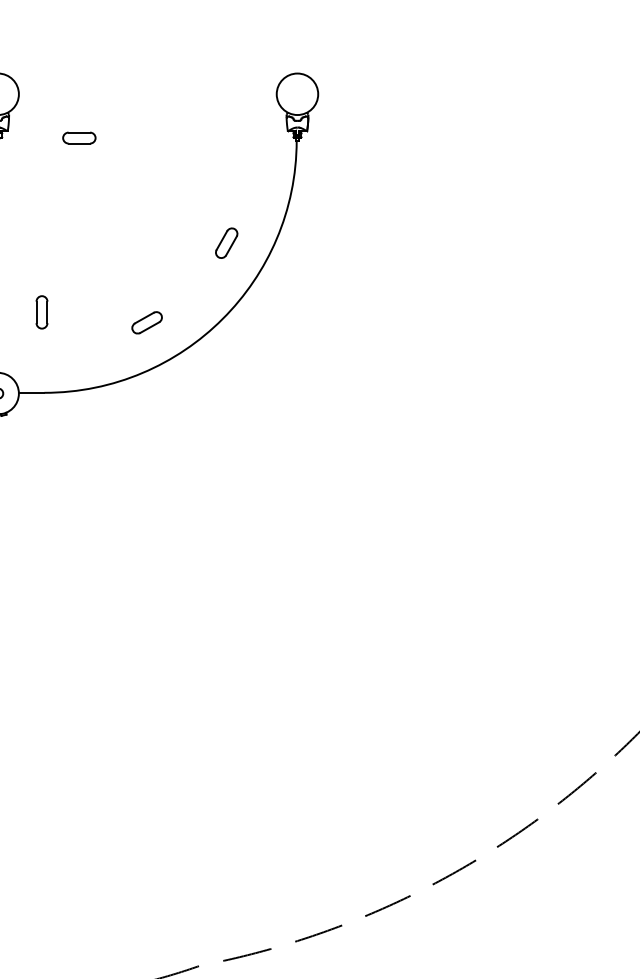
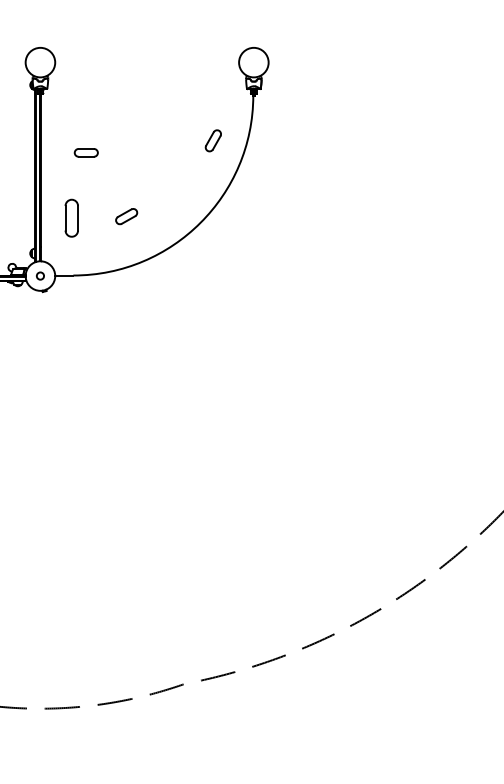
part: (78, 137) -> (85, 152), moved
part: (225, 242) -> (212, 140), moved
part: (41, 311) -> (71, 217), size x1.6
part: (146, 322) -> (126, 216), moved

